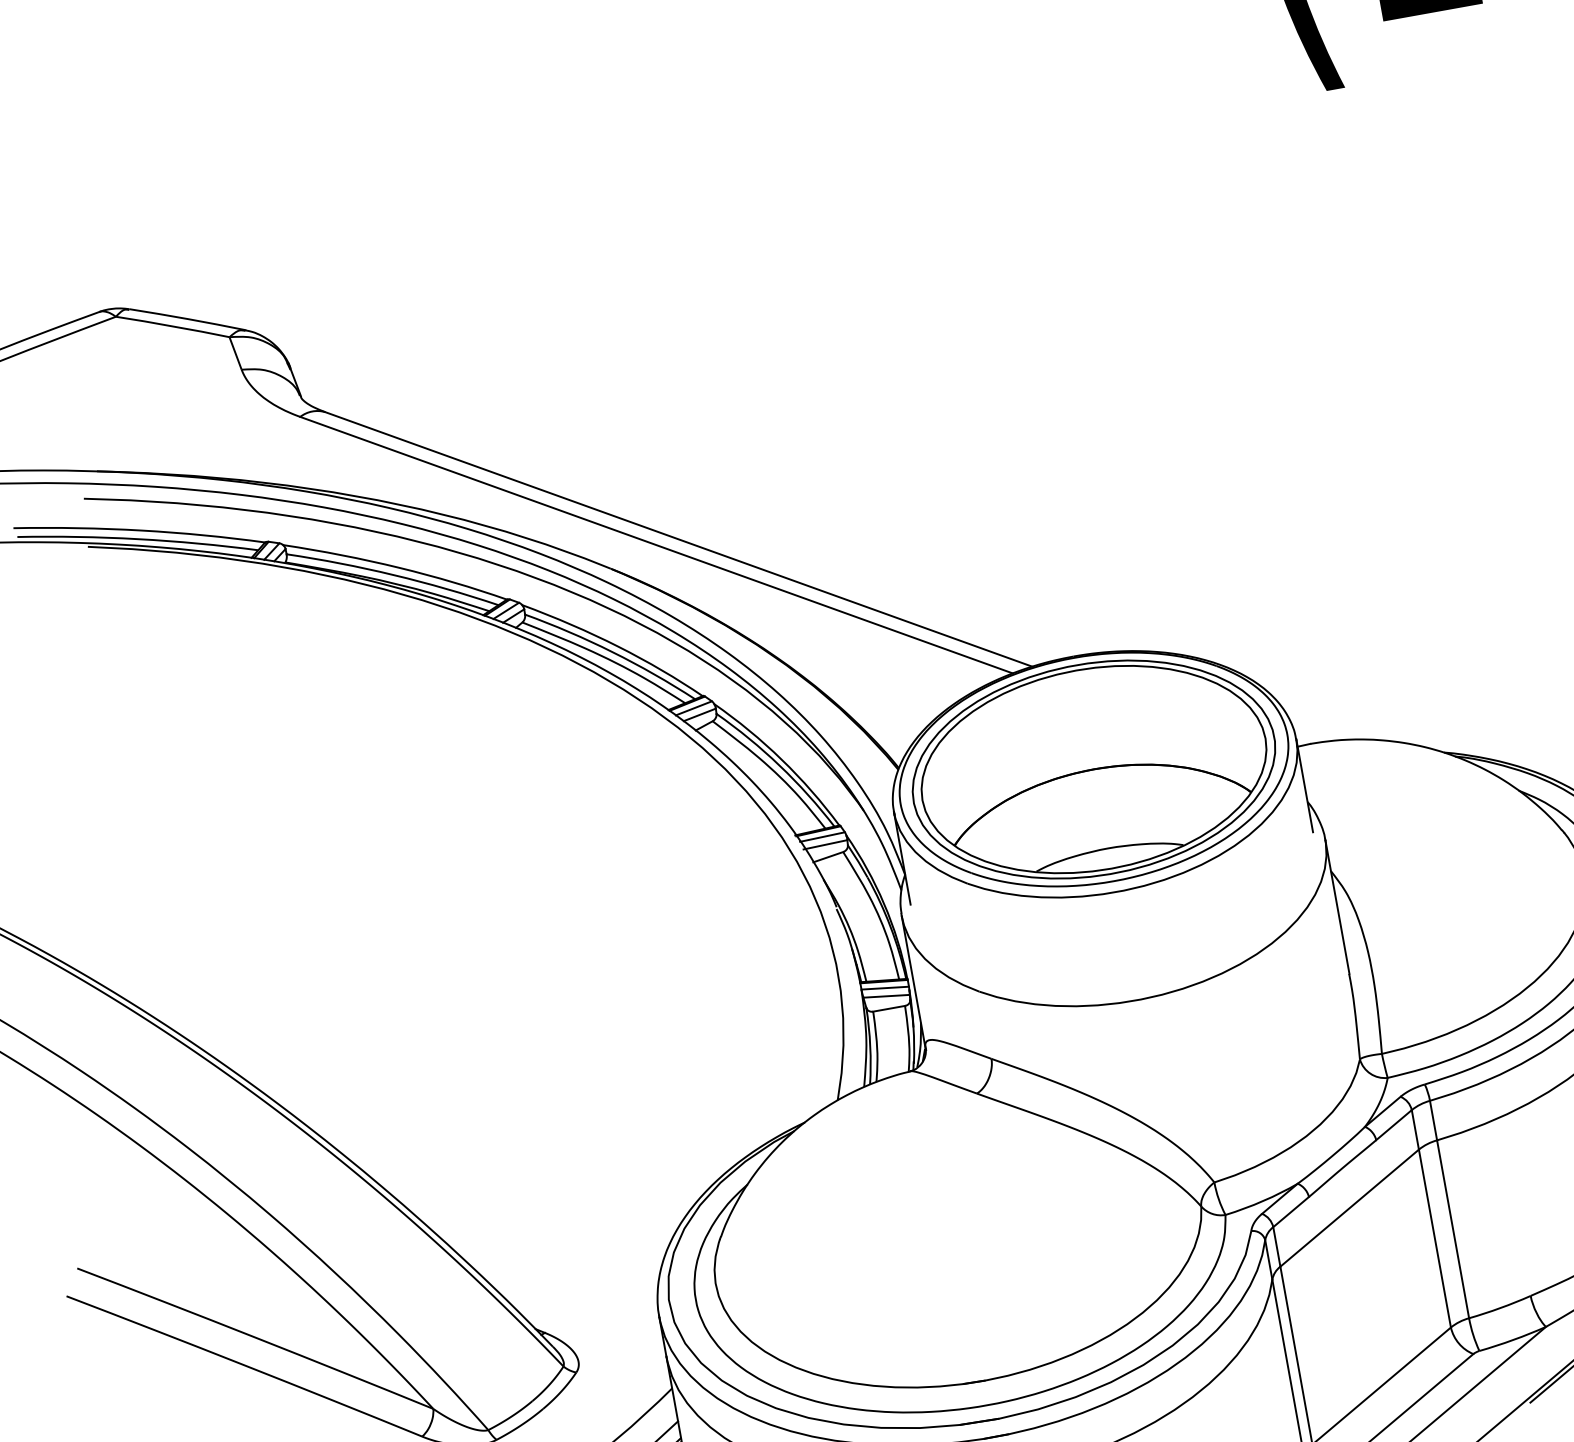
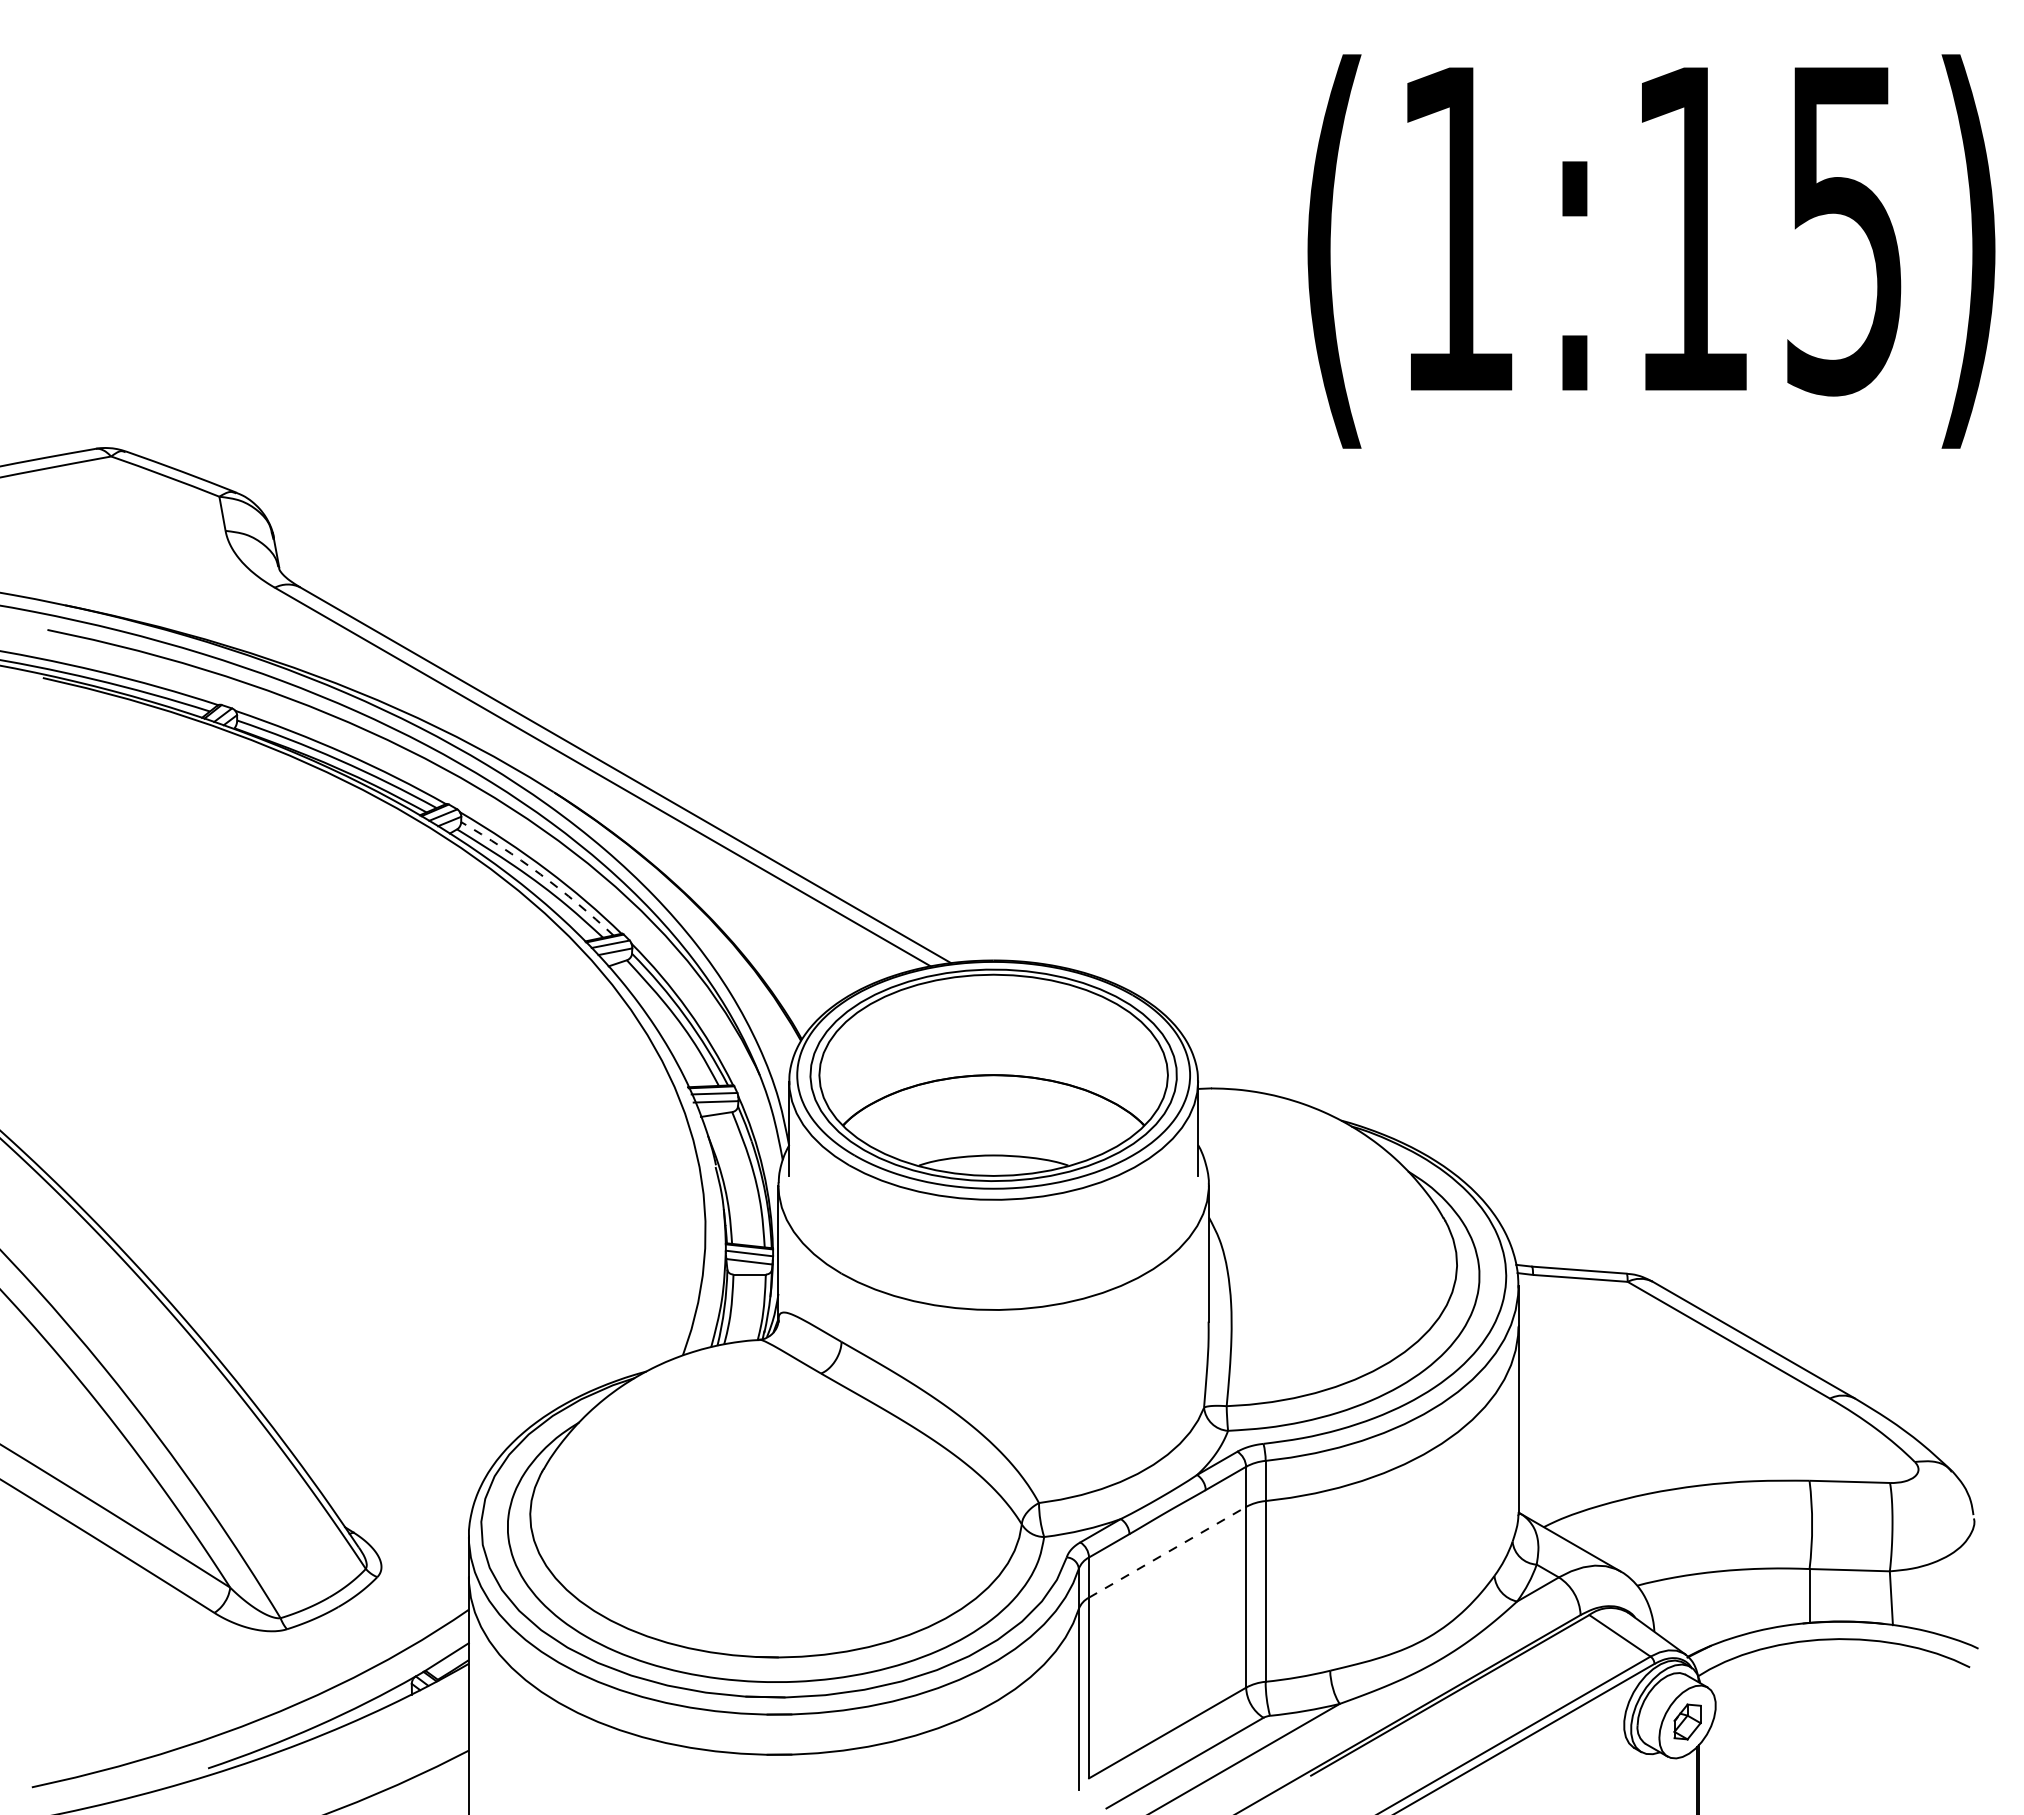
arc: (612, 652) -> (540, 874), solid -> dashed
line: (1349, 1208) -> (1167, 1552), solid -> dashed

